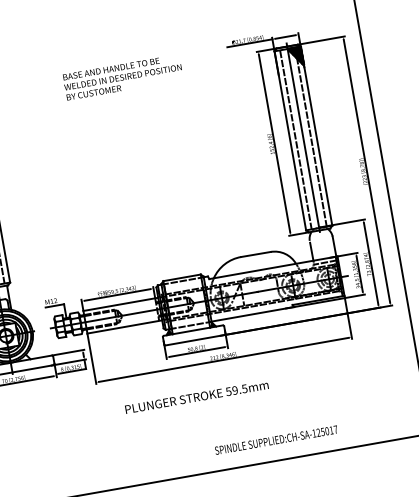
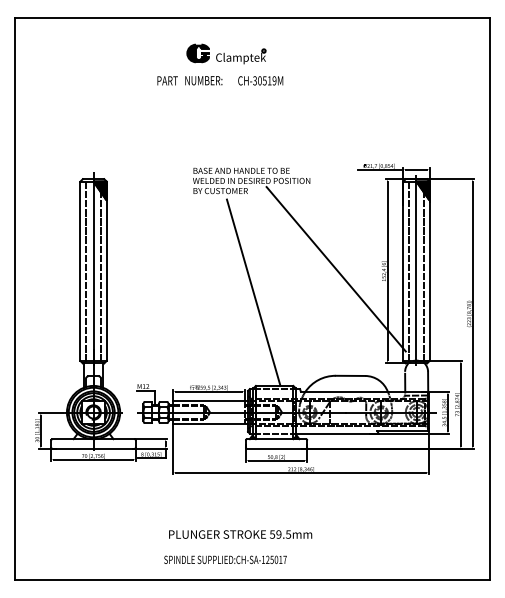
line: (222, 150) -> (335, 269), added
line: (144, 188) -> (253, 292), added
text: (196, 397) -> (240, 534), moved
text: (276, 439) -> (225, 559), moved

